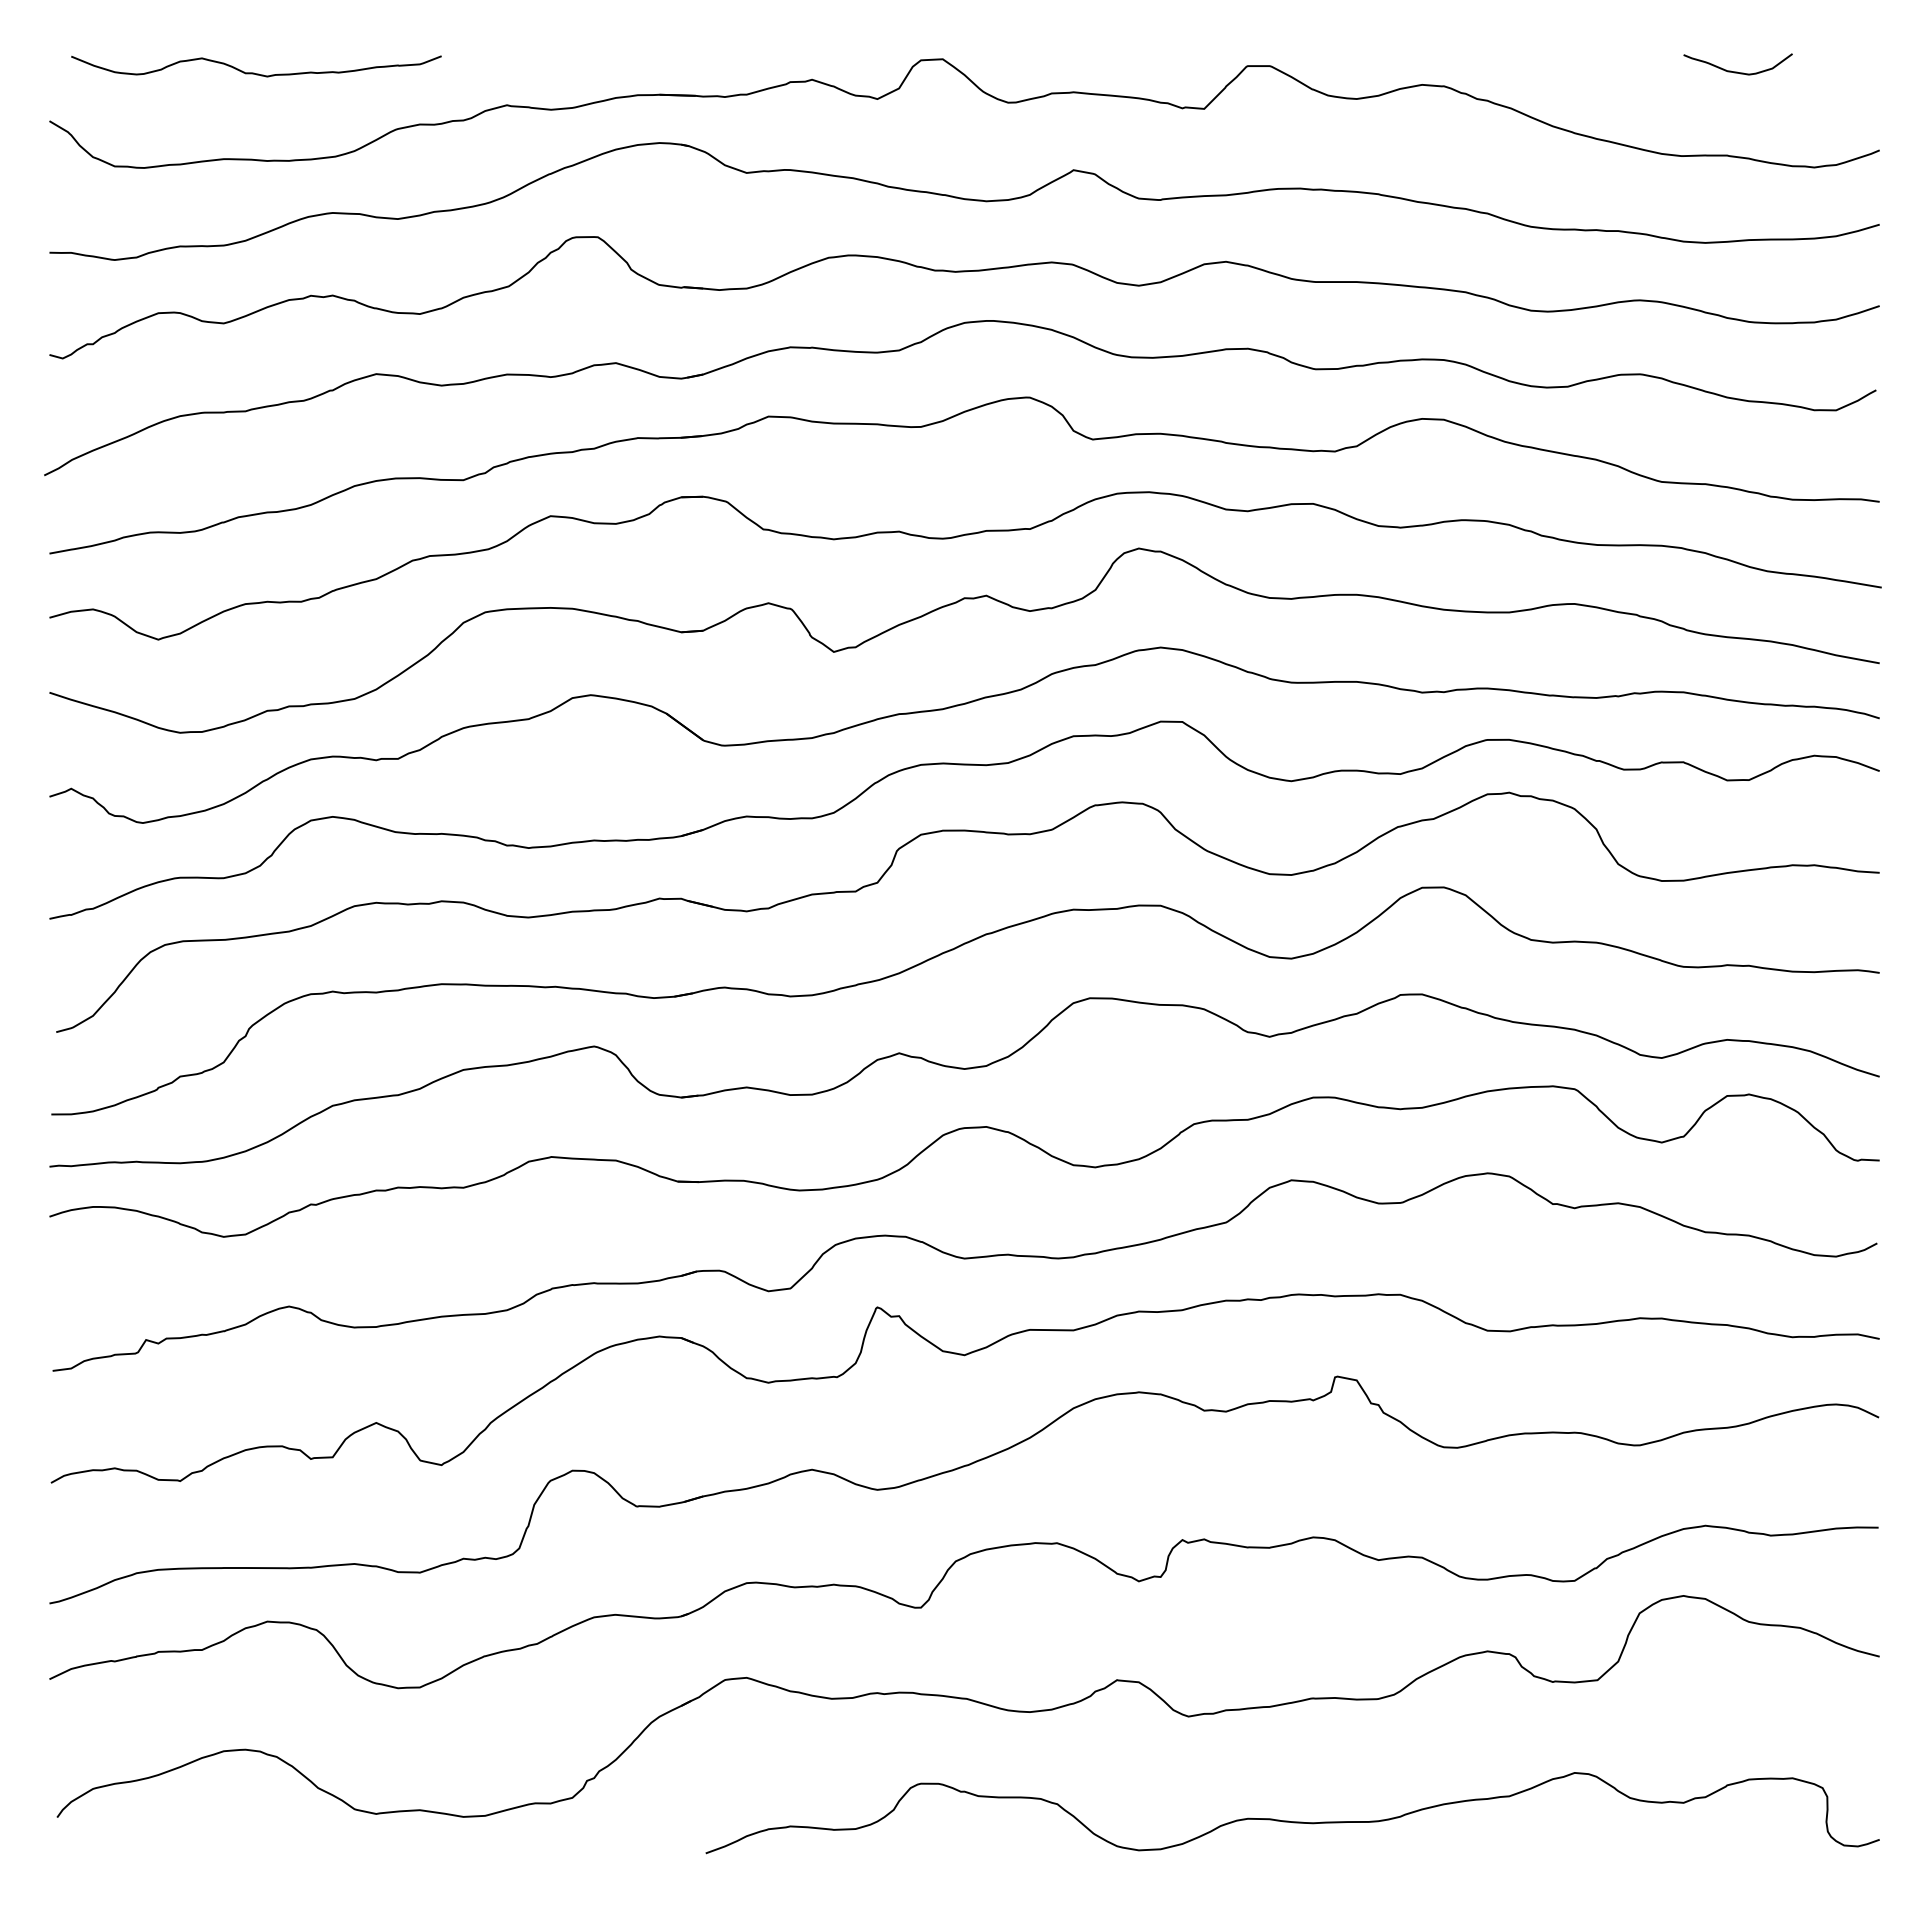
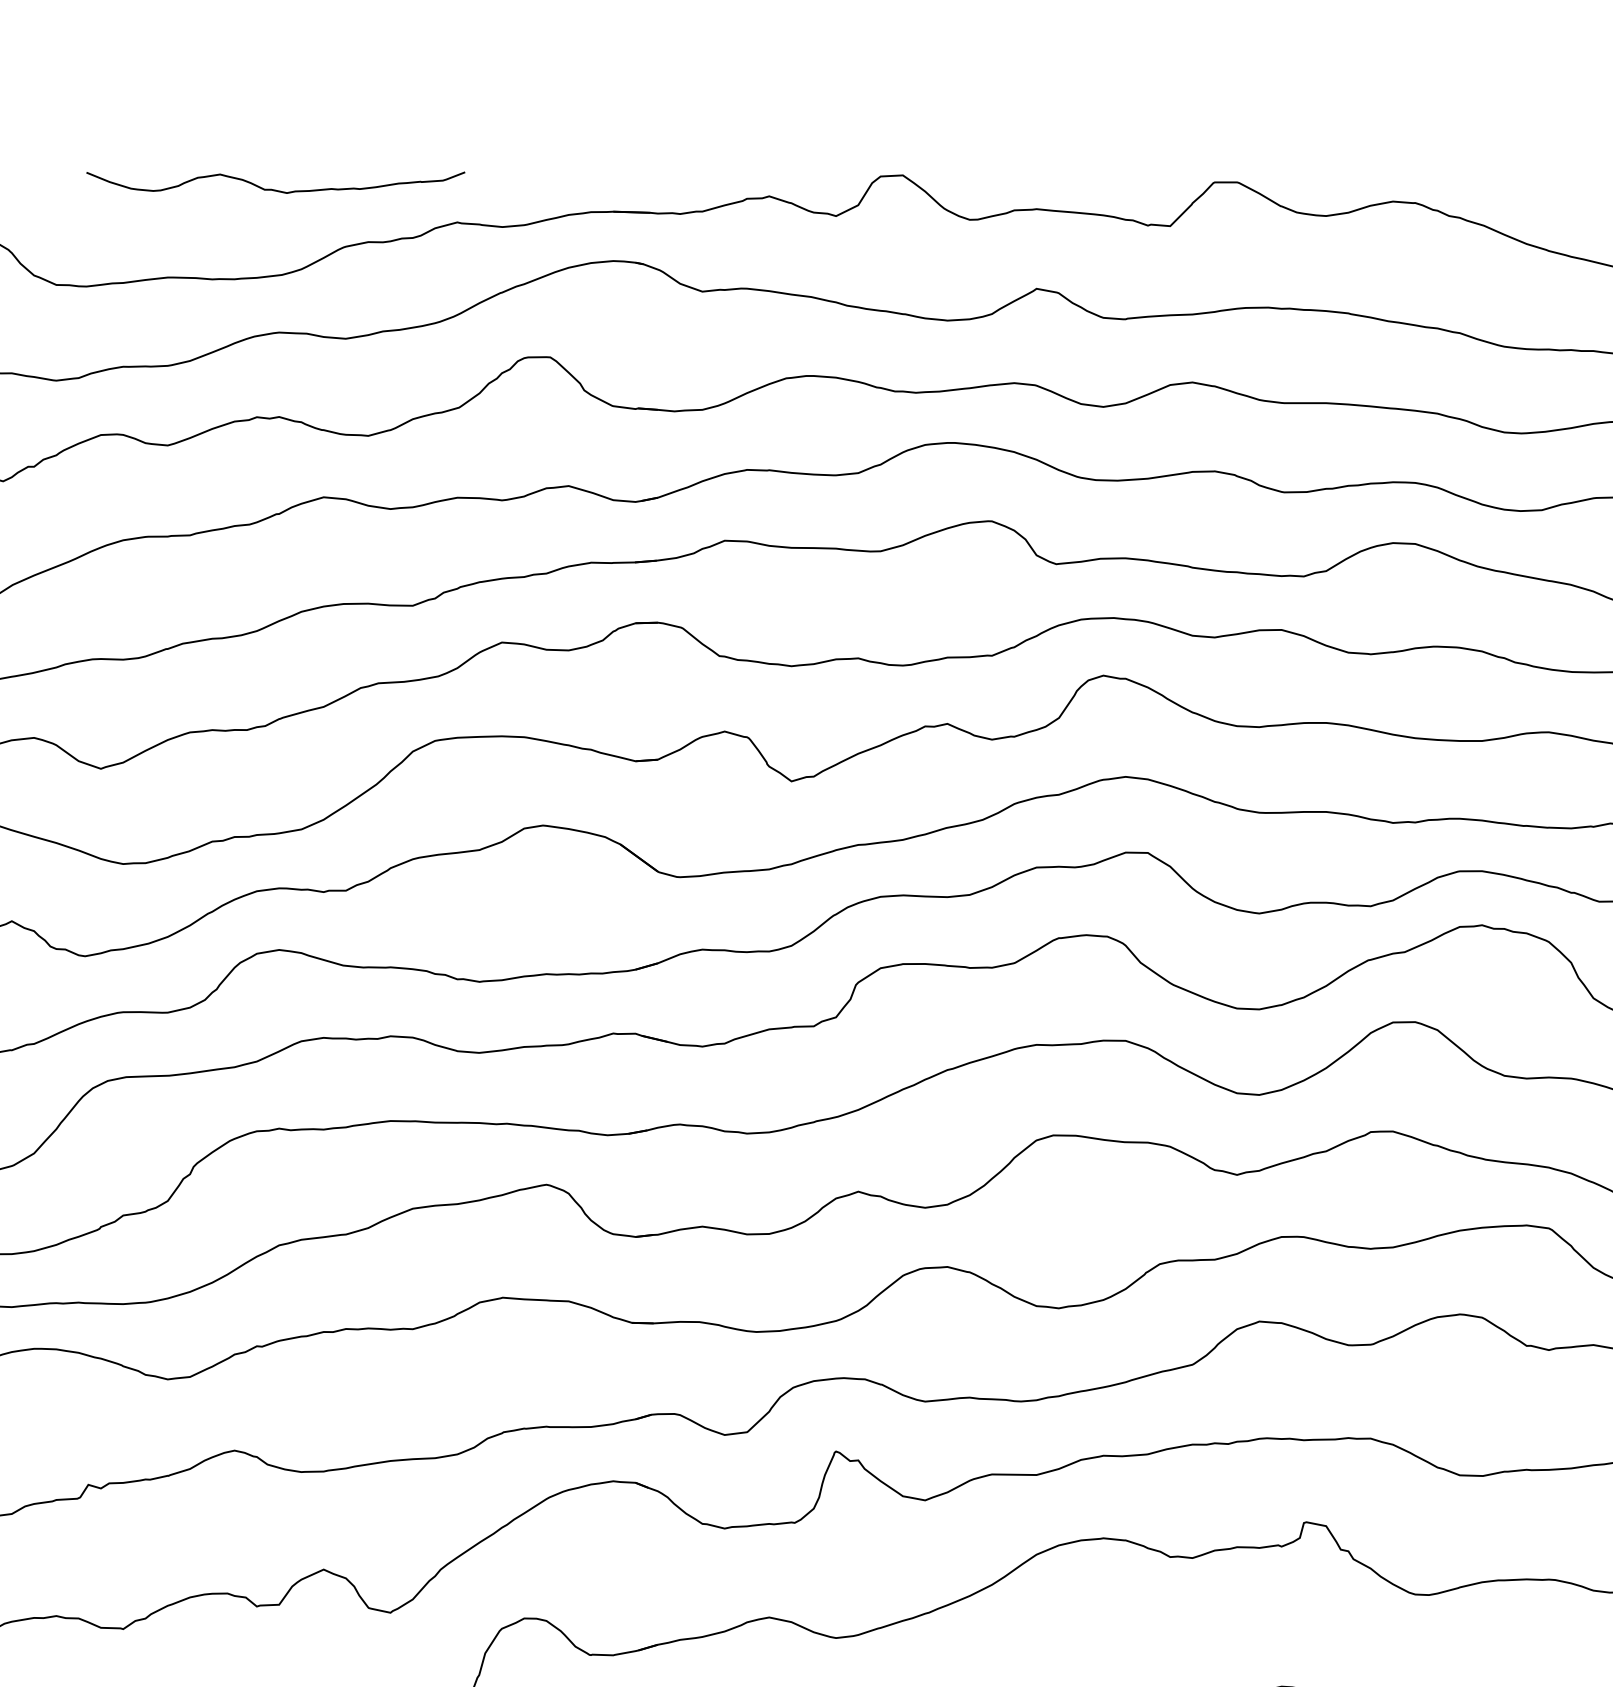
curve: (254, 72) -> (273, 188), moved

